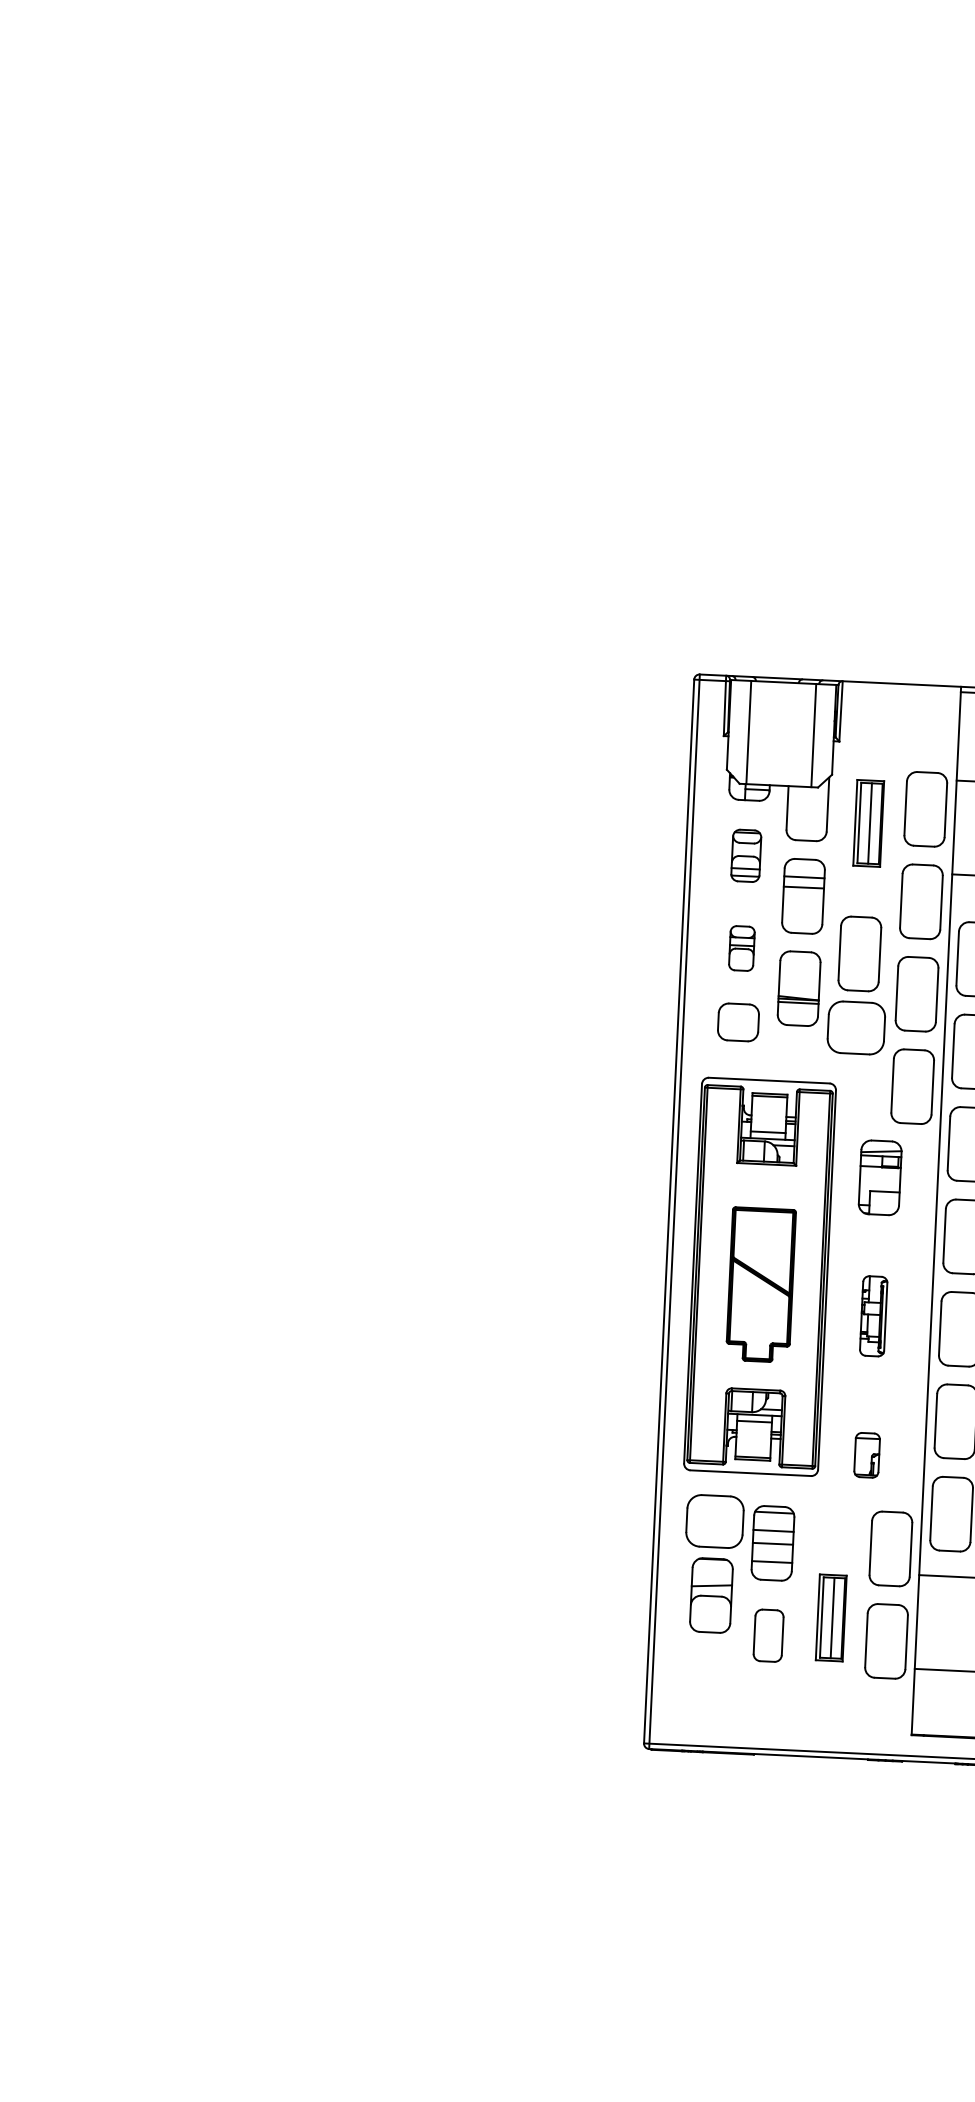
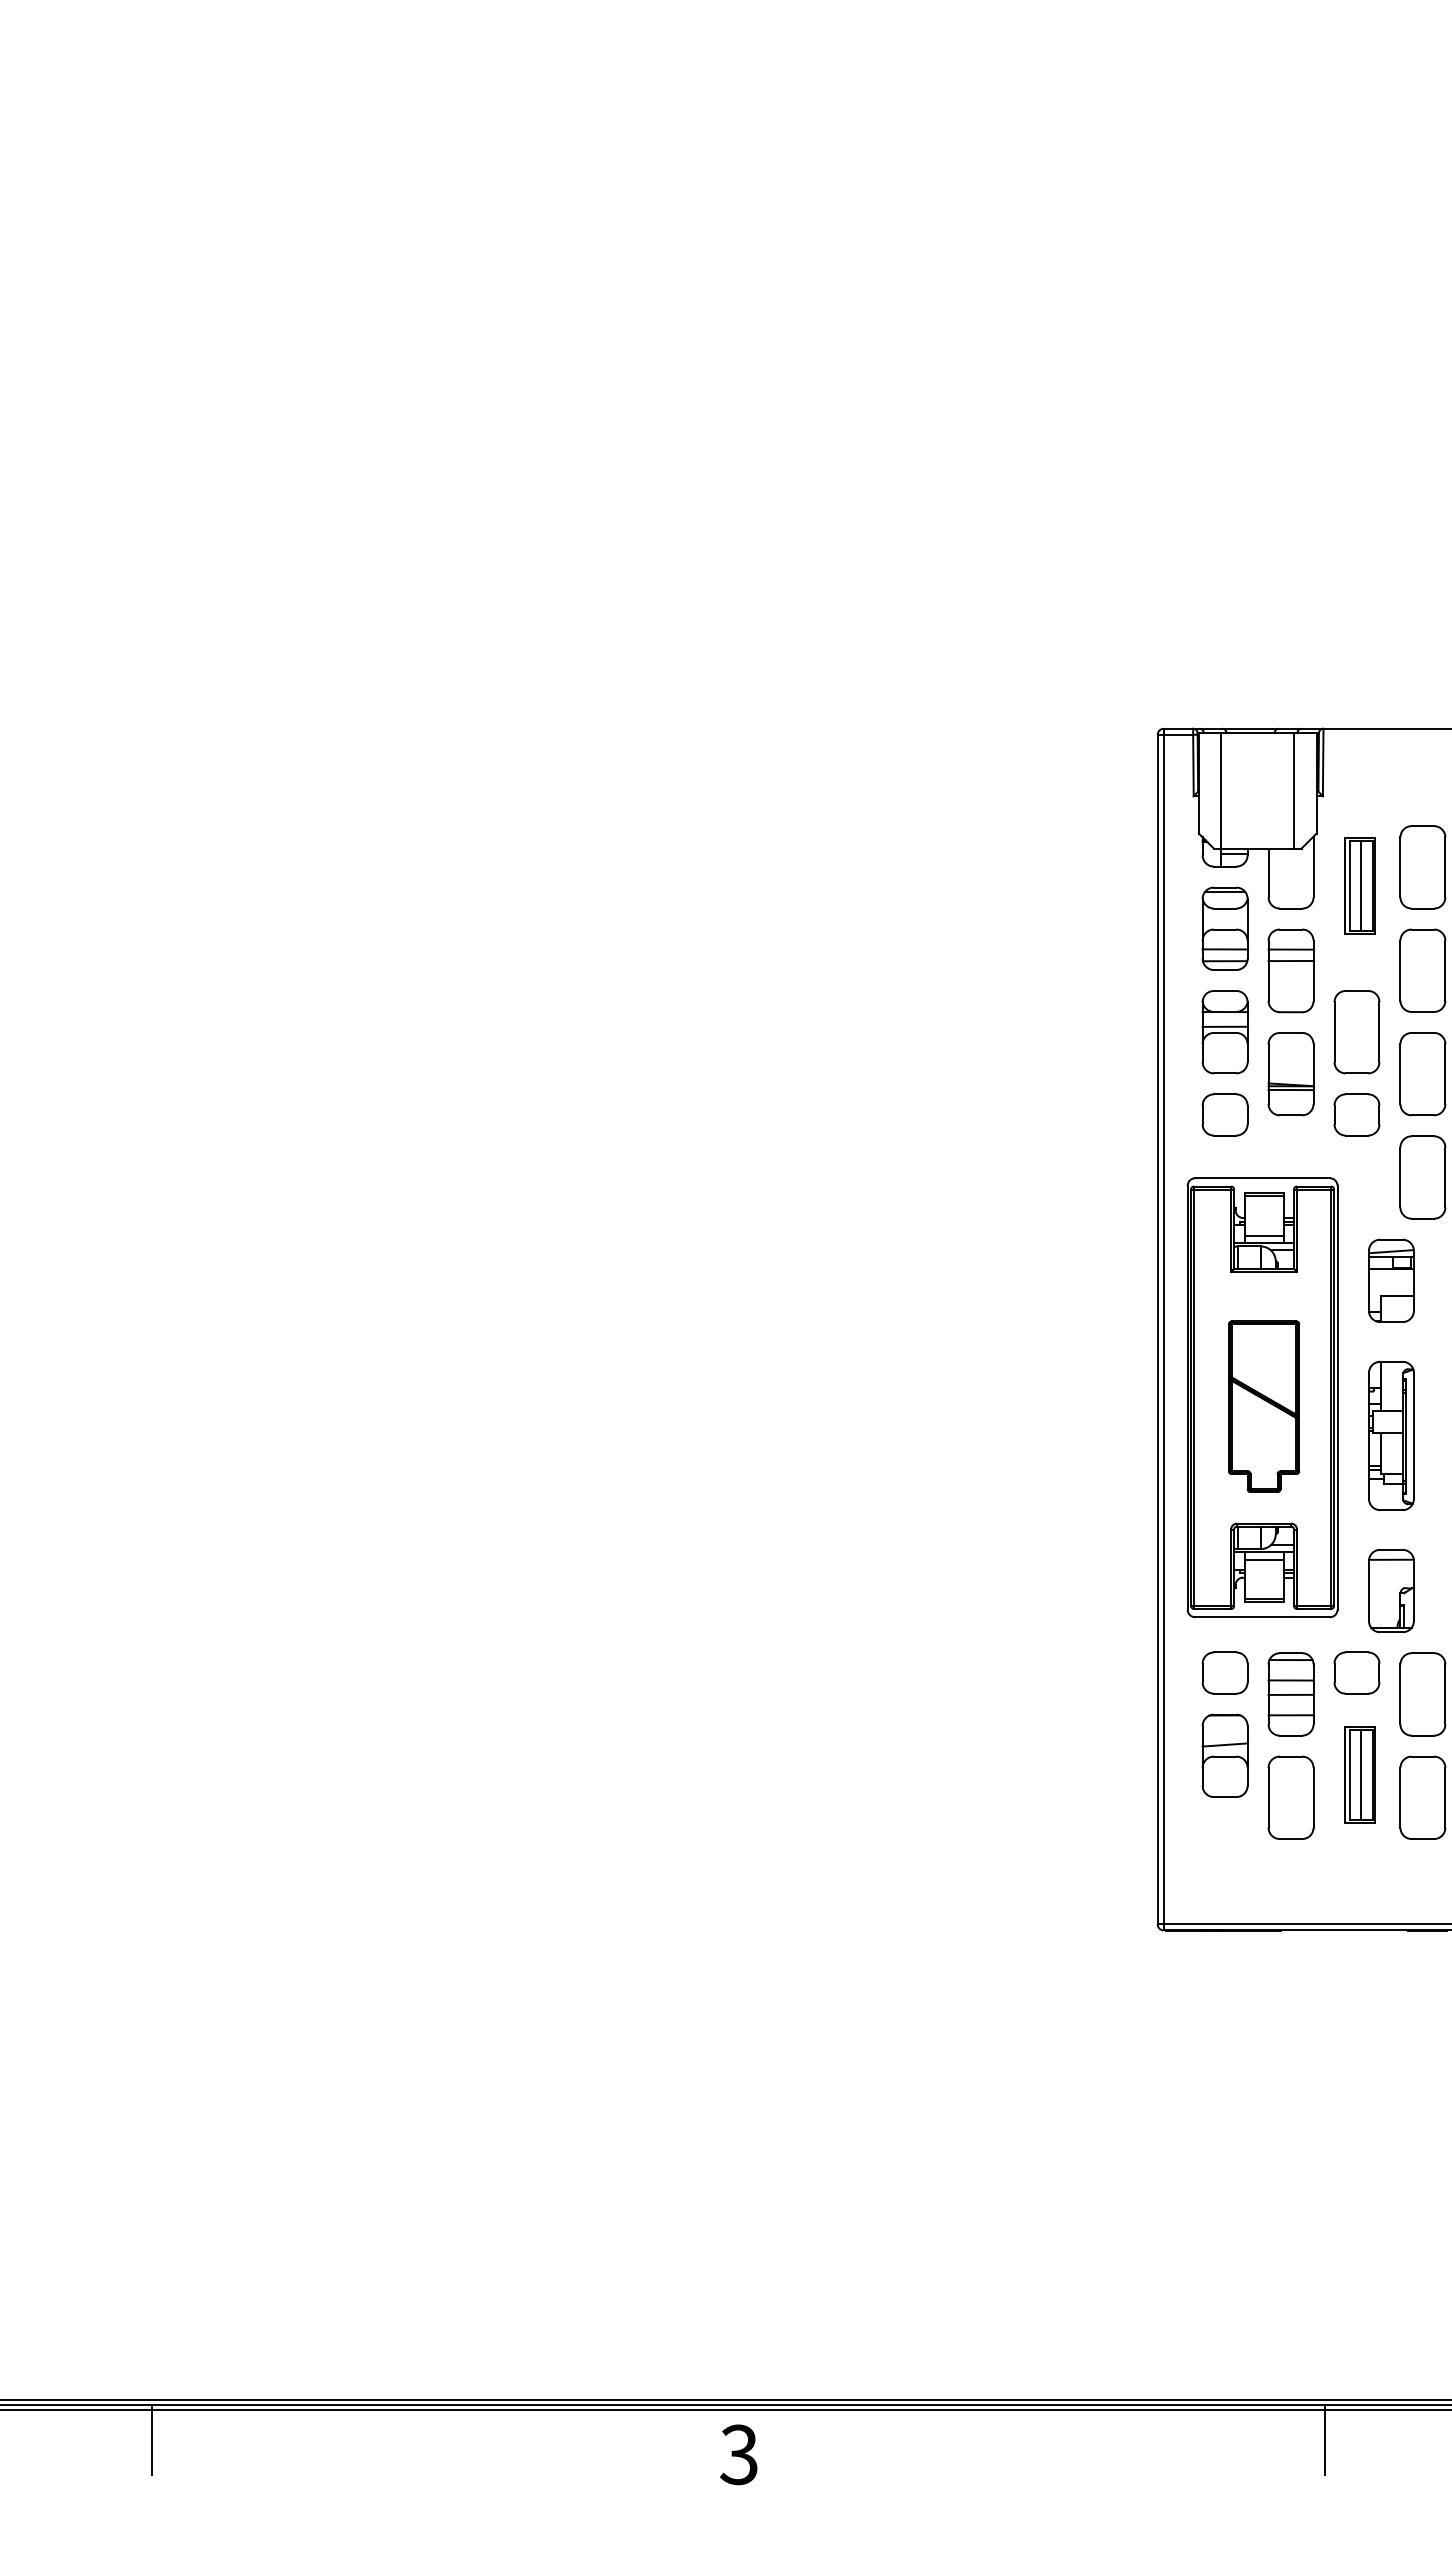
part: (745, 855) -> (1224, 928), size x1.43
part: (741, 948) -> (1224, 1032), size x1.67
part: (855, 1027) -> (1356, 1114), size x0.71
part: (873, 1316) -> (1391, 1435), size x1.67
part: (867, 1455) -> (1391, 1591), size x1.67
part: (714, 1520) -> (1224, 1672), size x0.71
part: (832, 1526) -> (1356, 1672), added
part: (768, 1635) -> (1290, 1797), size x1.43

